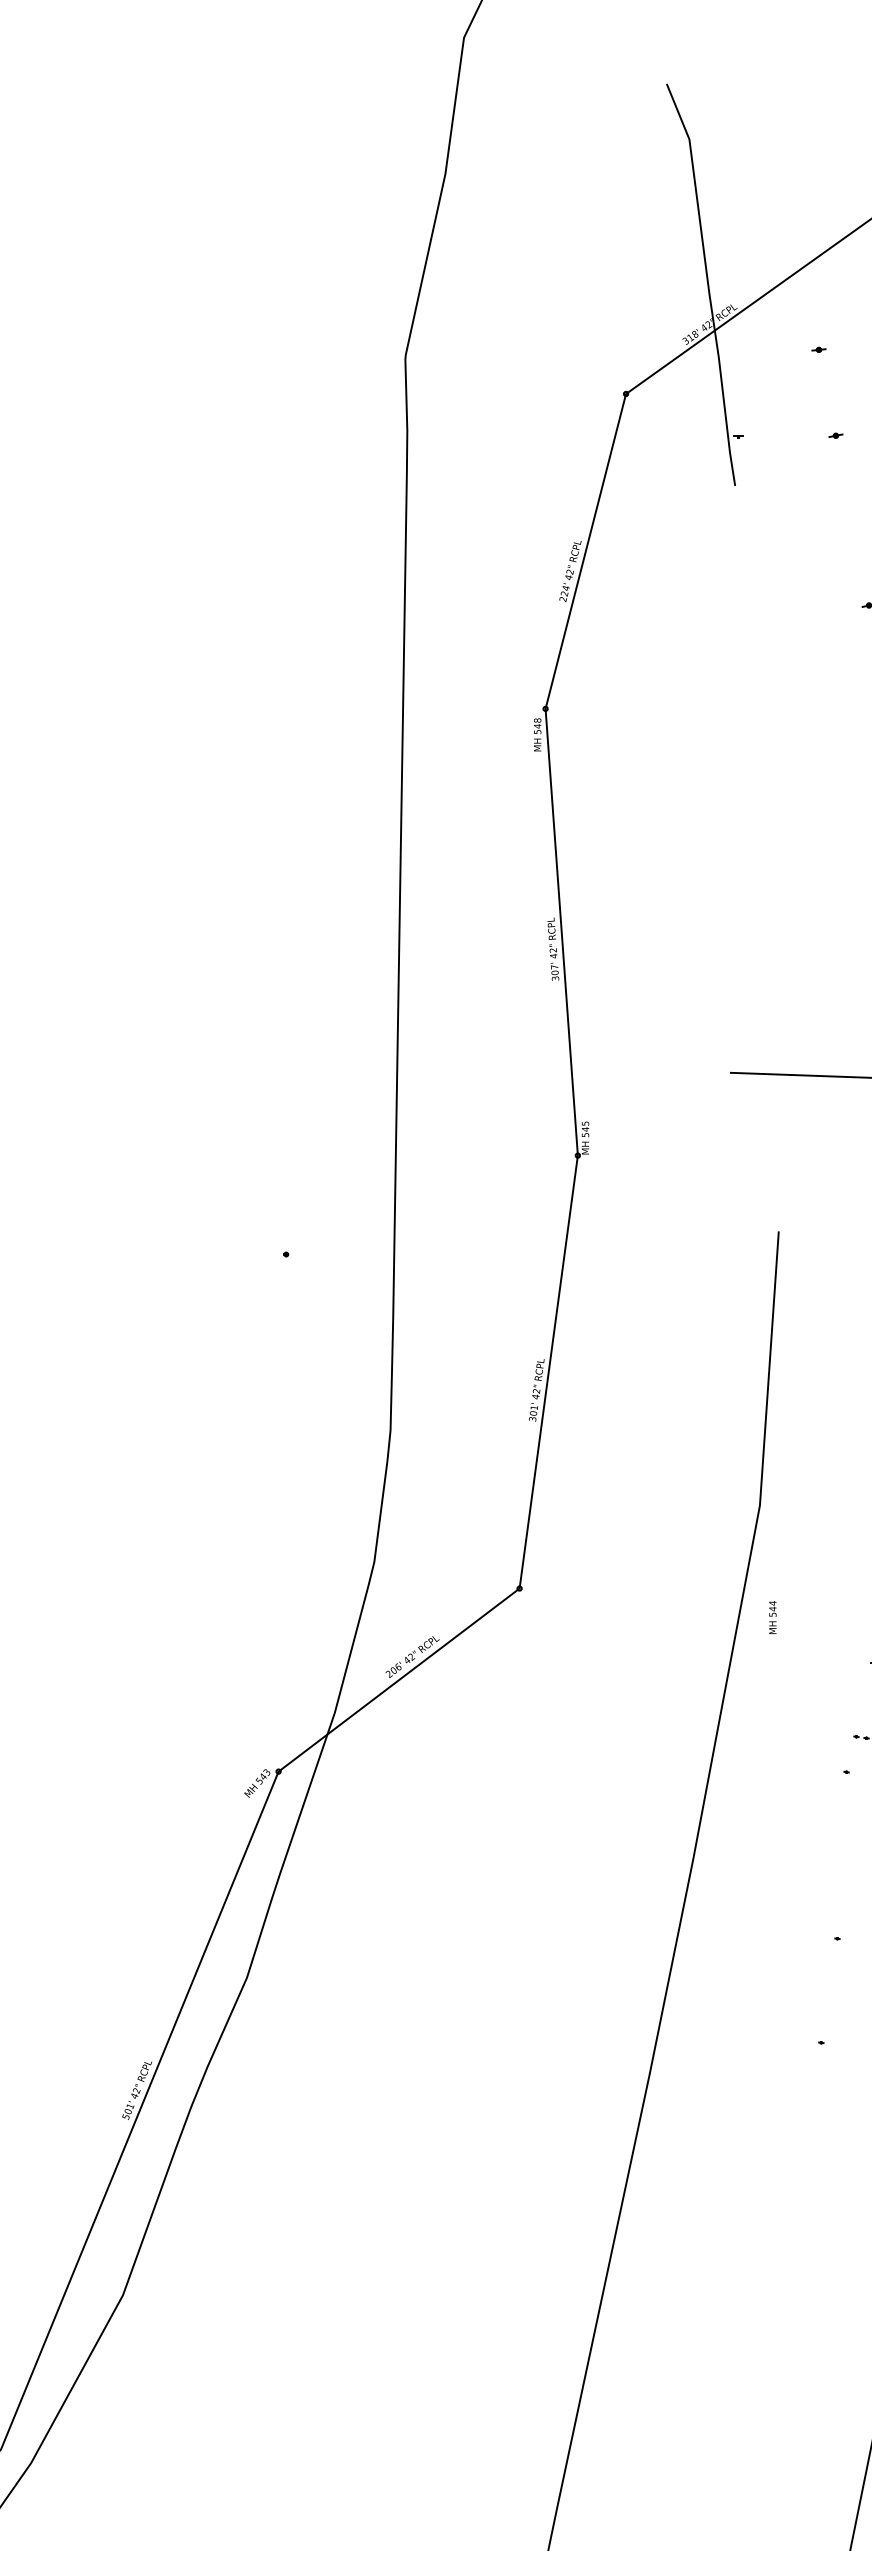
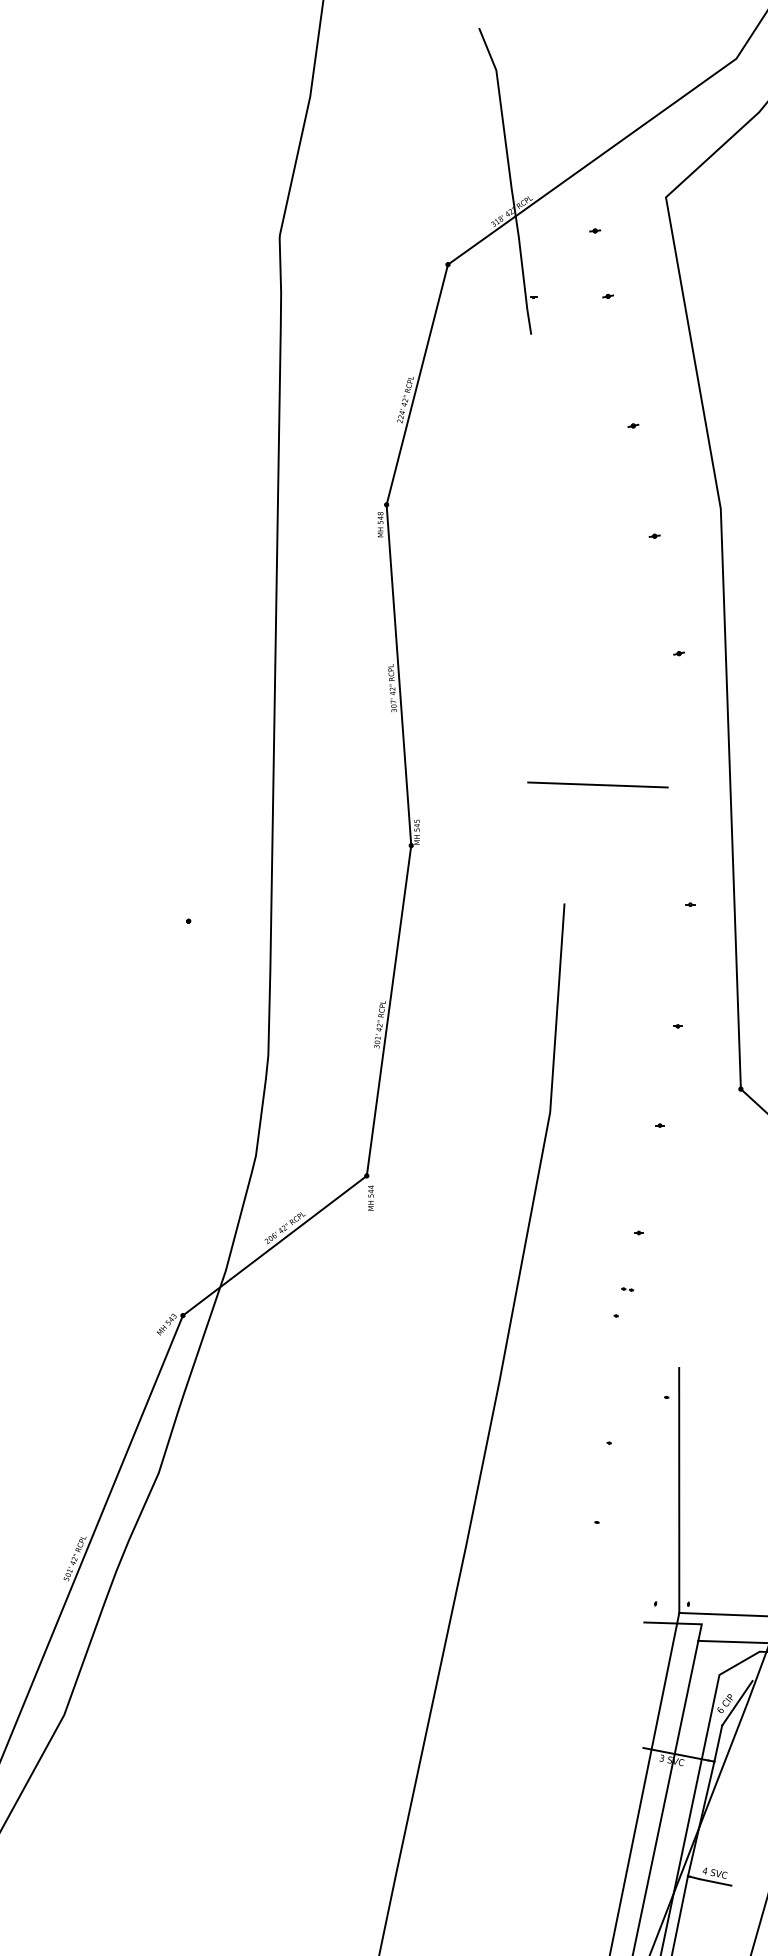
text: (772, 1616) -> (370, 1197), moved

